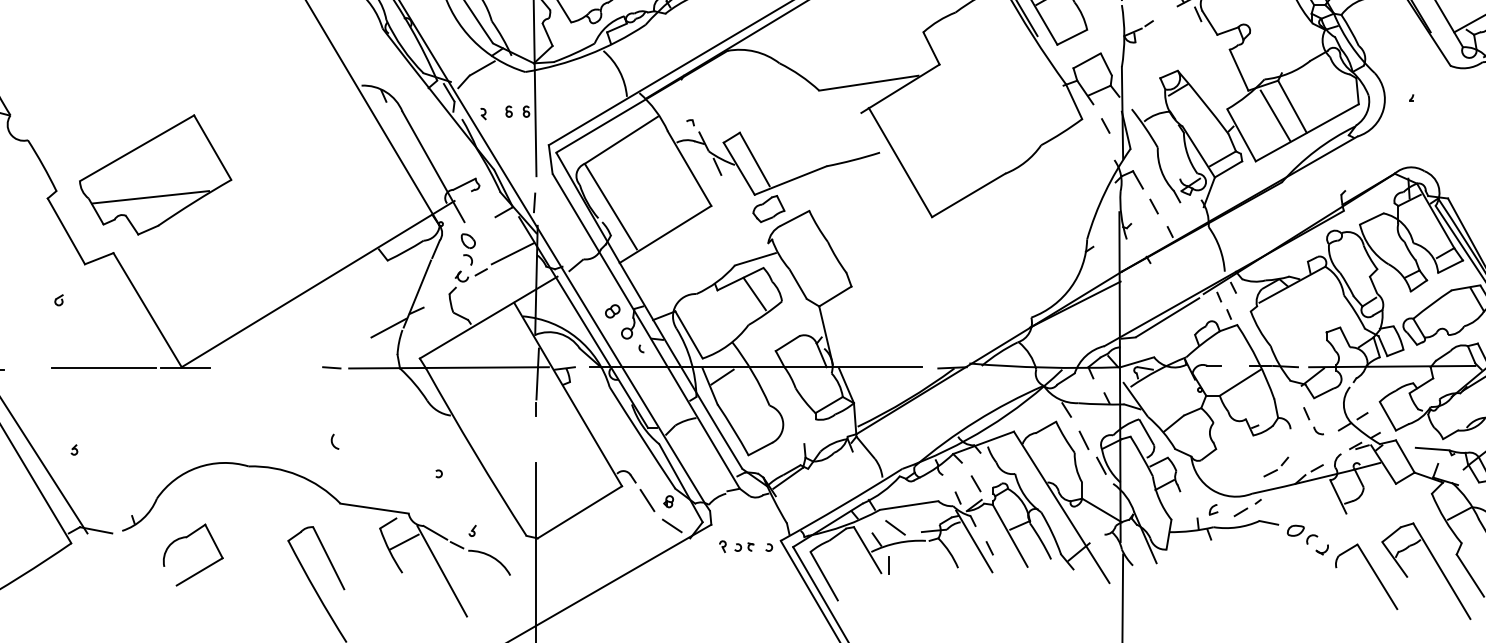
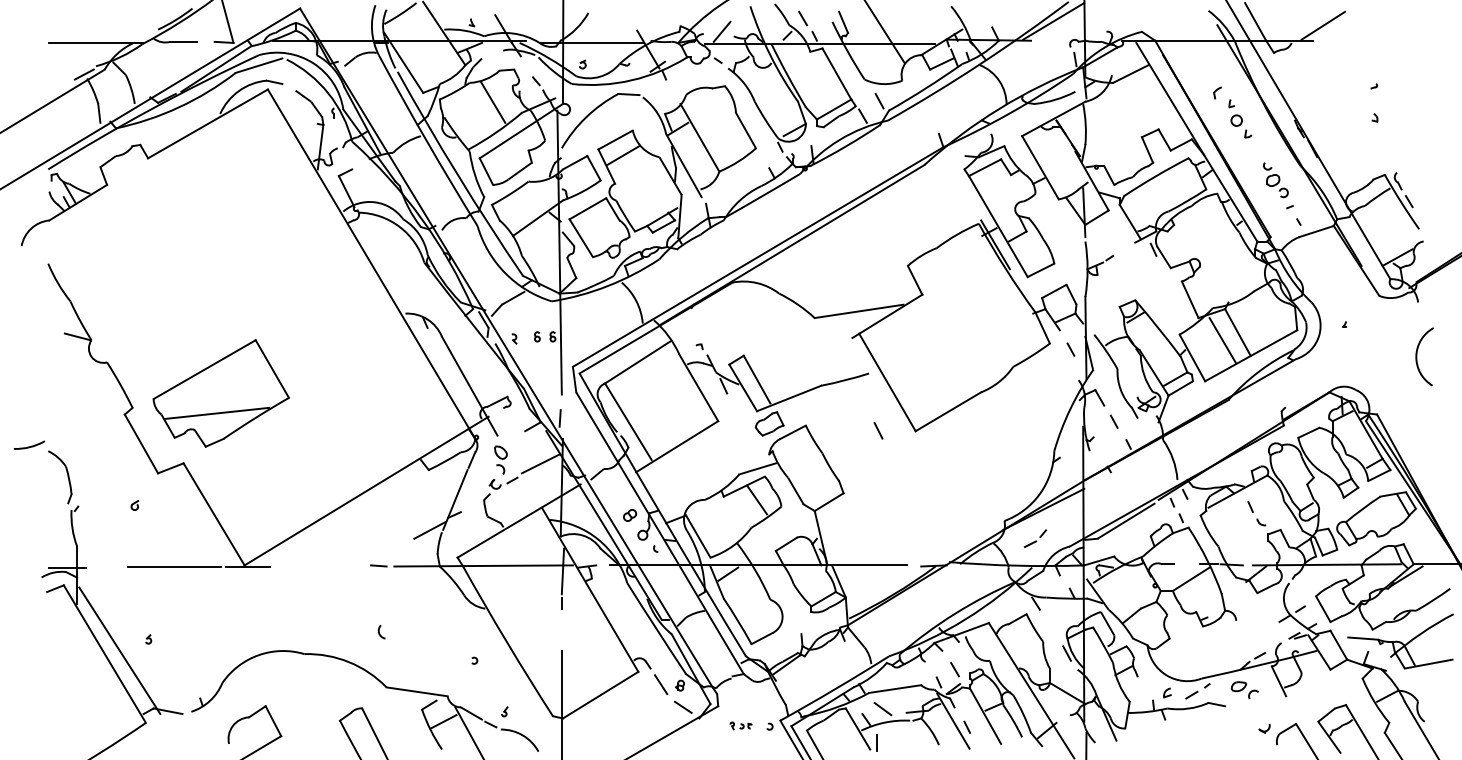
part: (1313, 421) -> (1256, 513), moved
line: (1083, 440) -> (878, 430), moved
part: (1276, 466) -> (1035, 538), moved
part: (1302, 535) -> (1244, 690), moved
part: (736, 546) -> (740, 725), size x0.7

